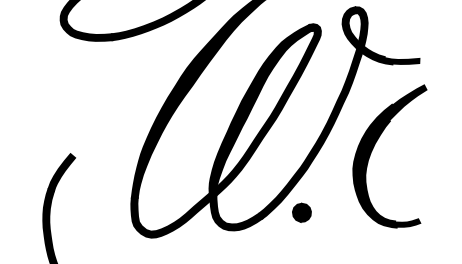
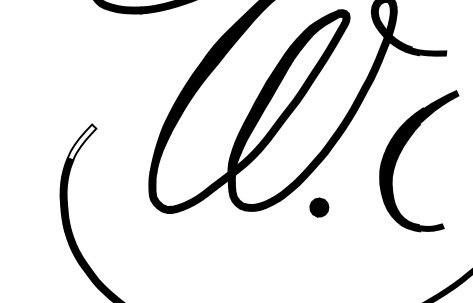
part: (374, 148) -> (402, 150), moved
fill: (61, 172) -> (81, 142), removed
part: (302, 212) -> (319, 207), moved

